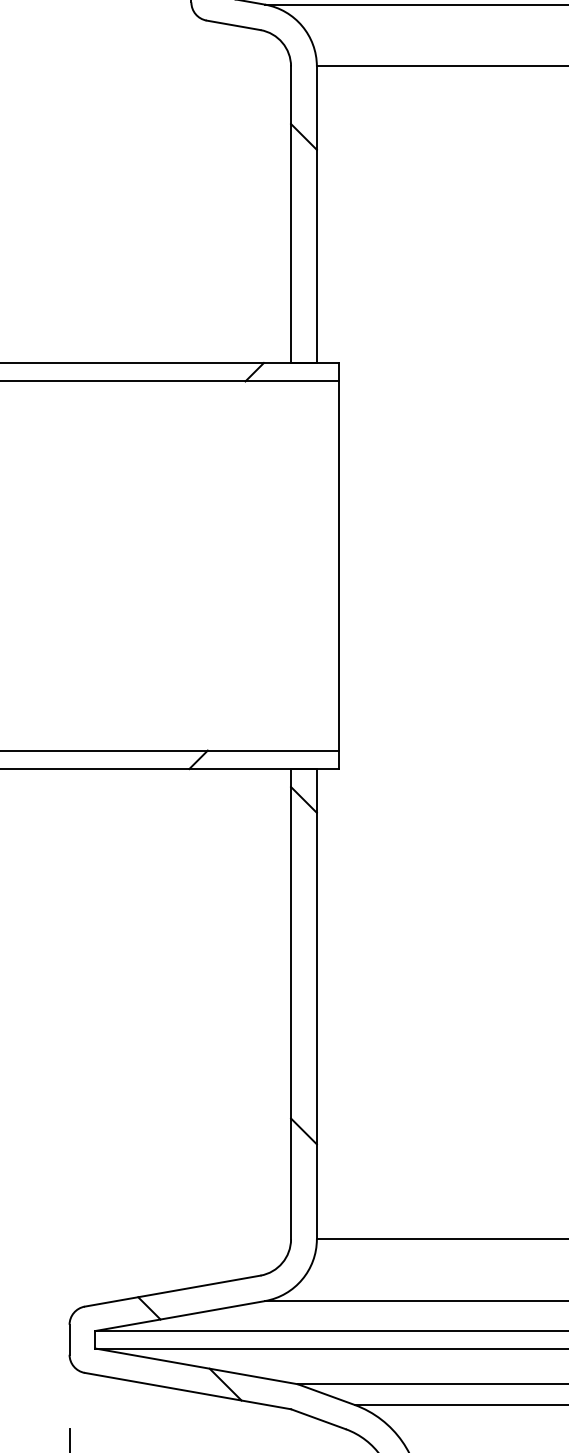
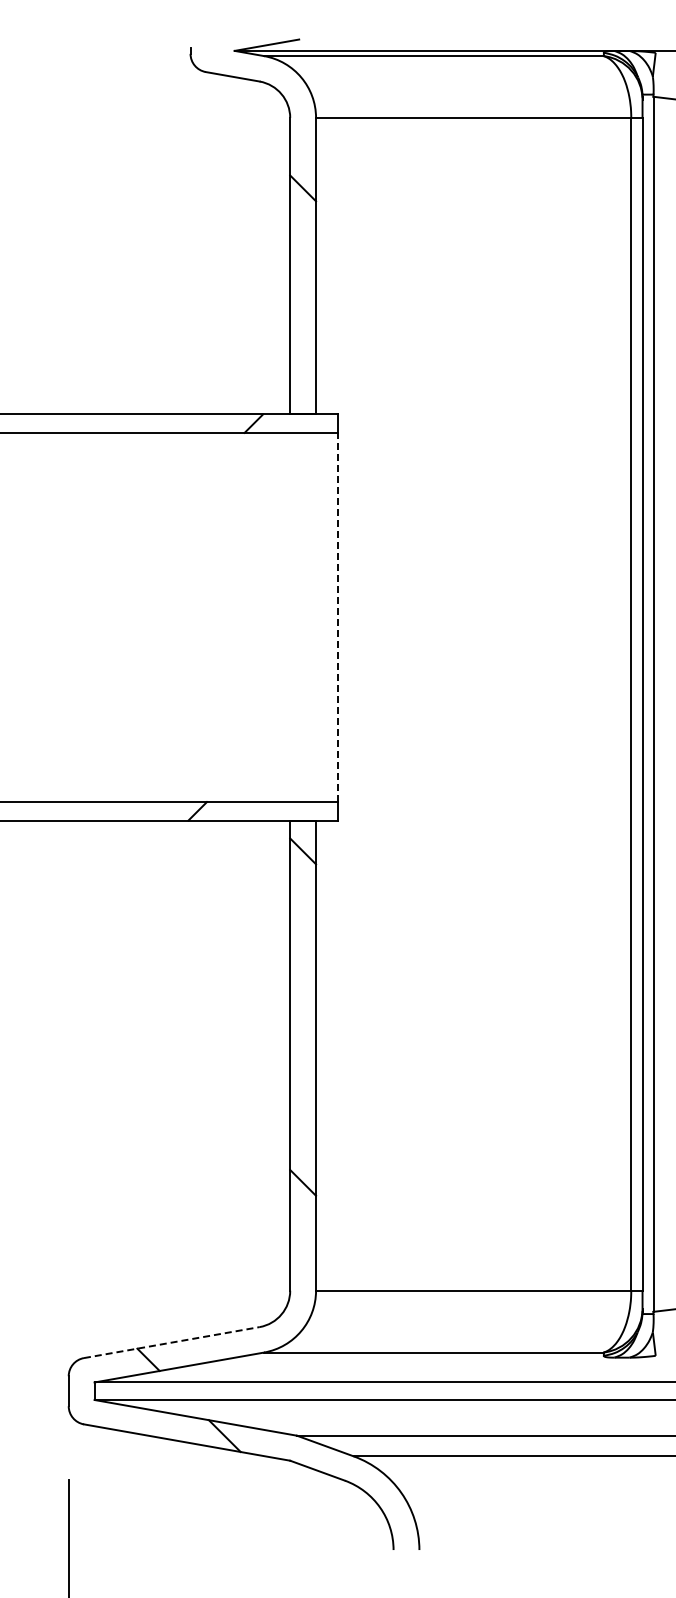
line: (339, 566) -> (338, 617), solid -> dashed
line: (173, 1291) -> (172, 1342), solid -> dashed

